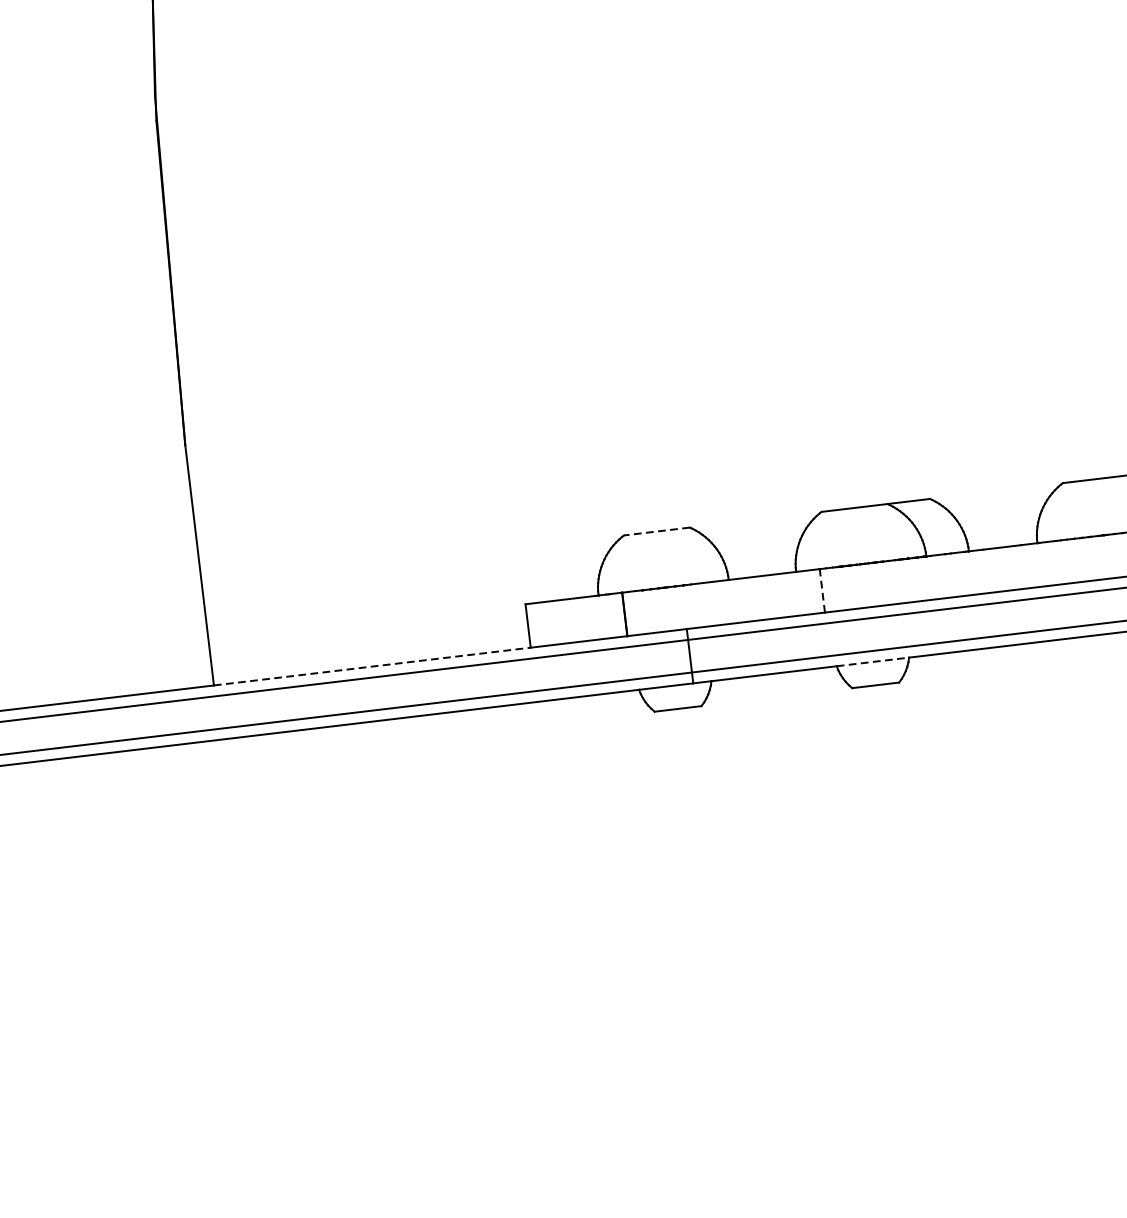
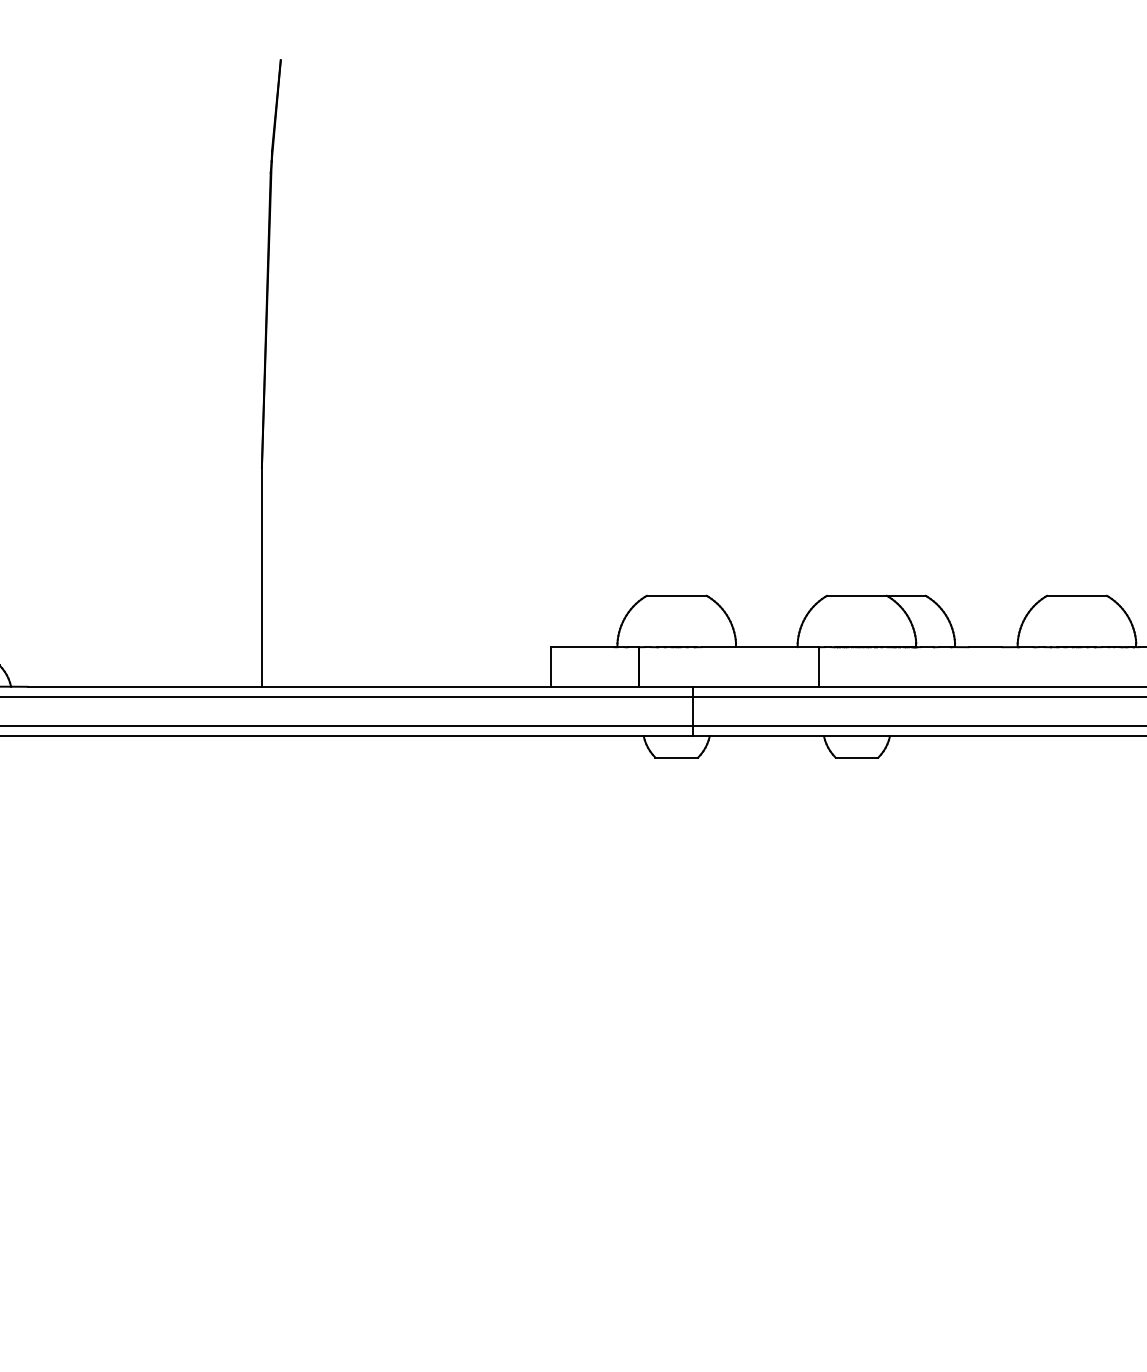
line: (656, 531) -> (676, 595), dashed -> solid
line: (822, 591) -> (819, 667), dashed -> solid
line: (873, 662) -> (857, 736), dashed -> solid
line: (372, 666) -> (406, 686), dashed -> solid

